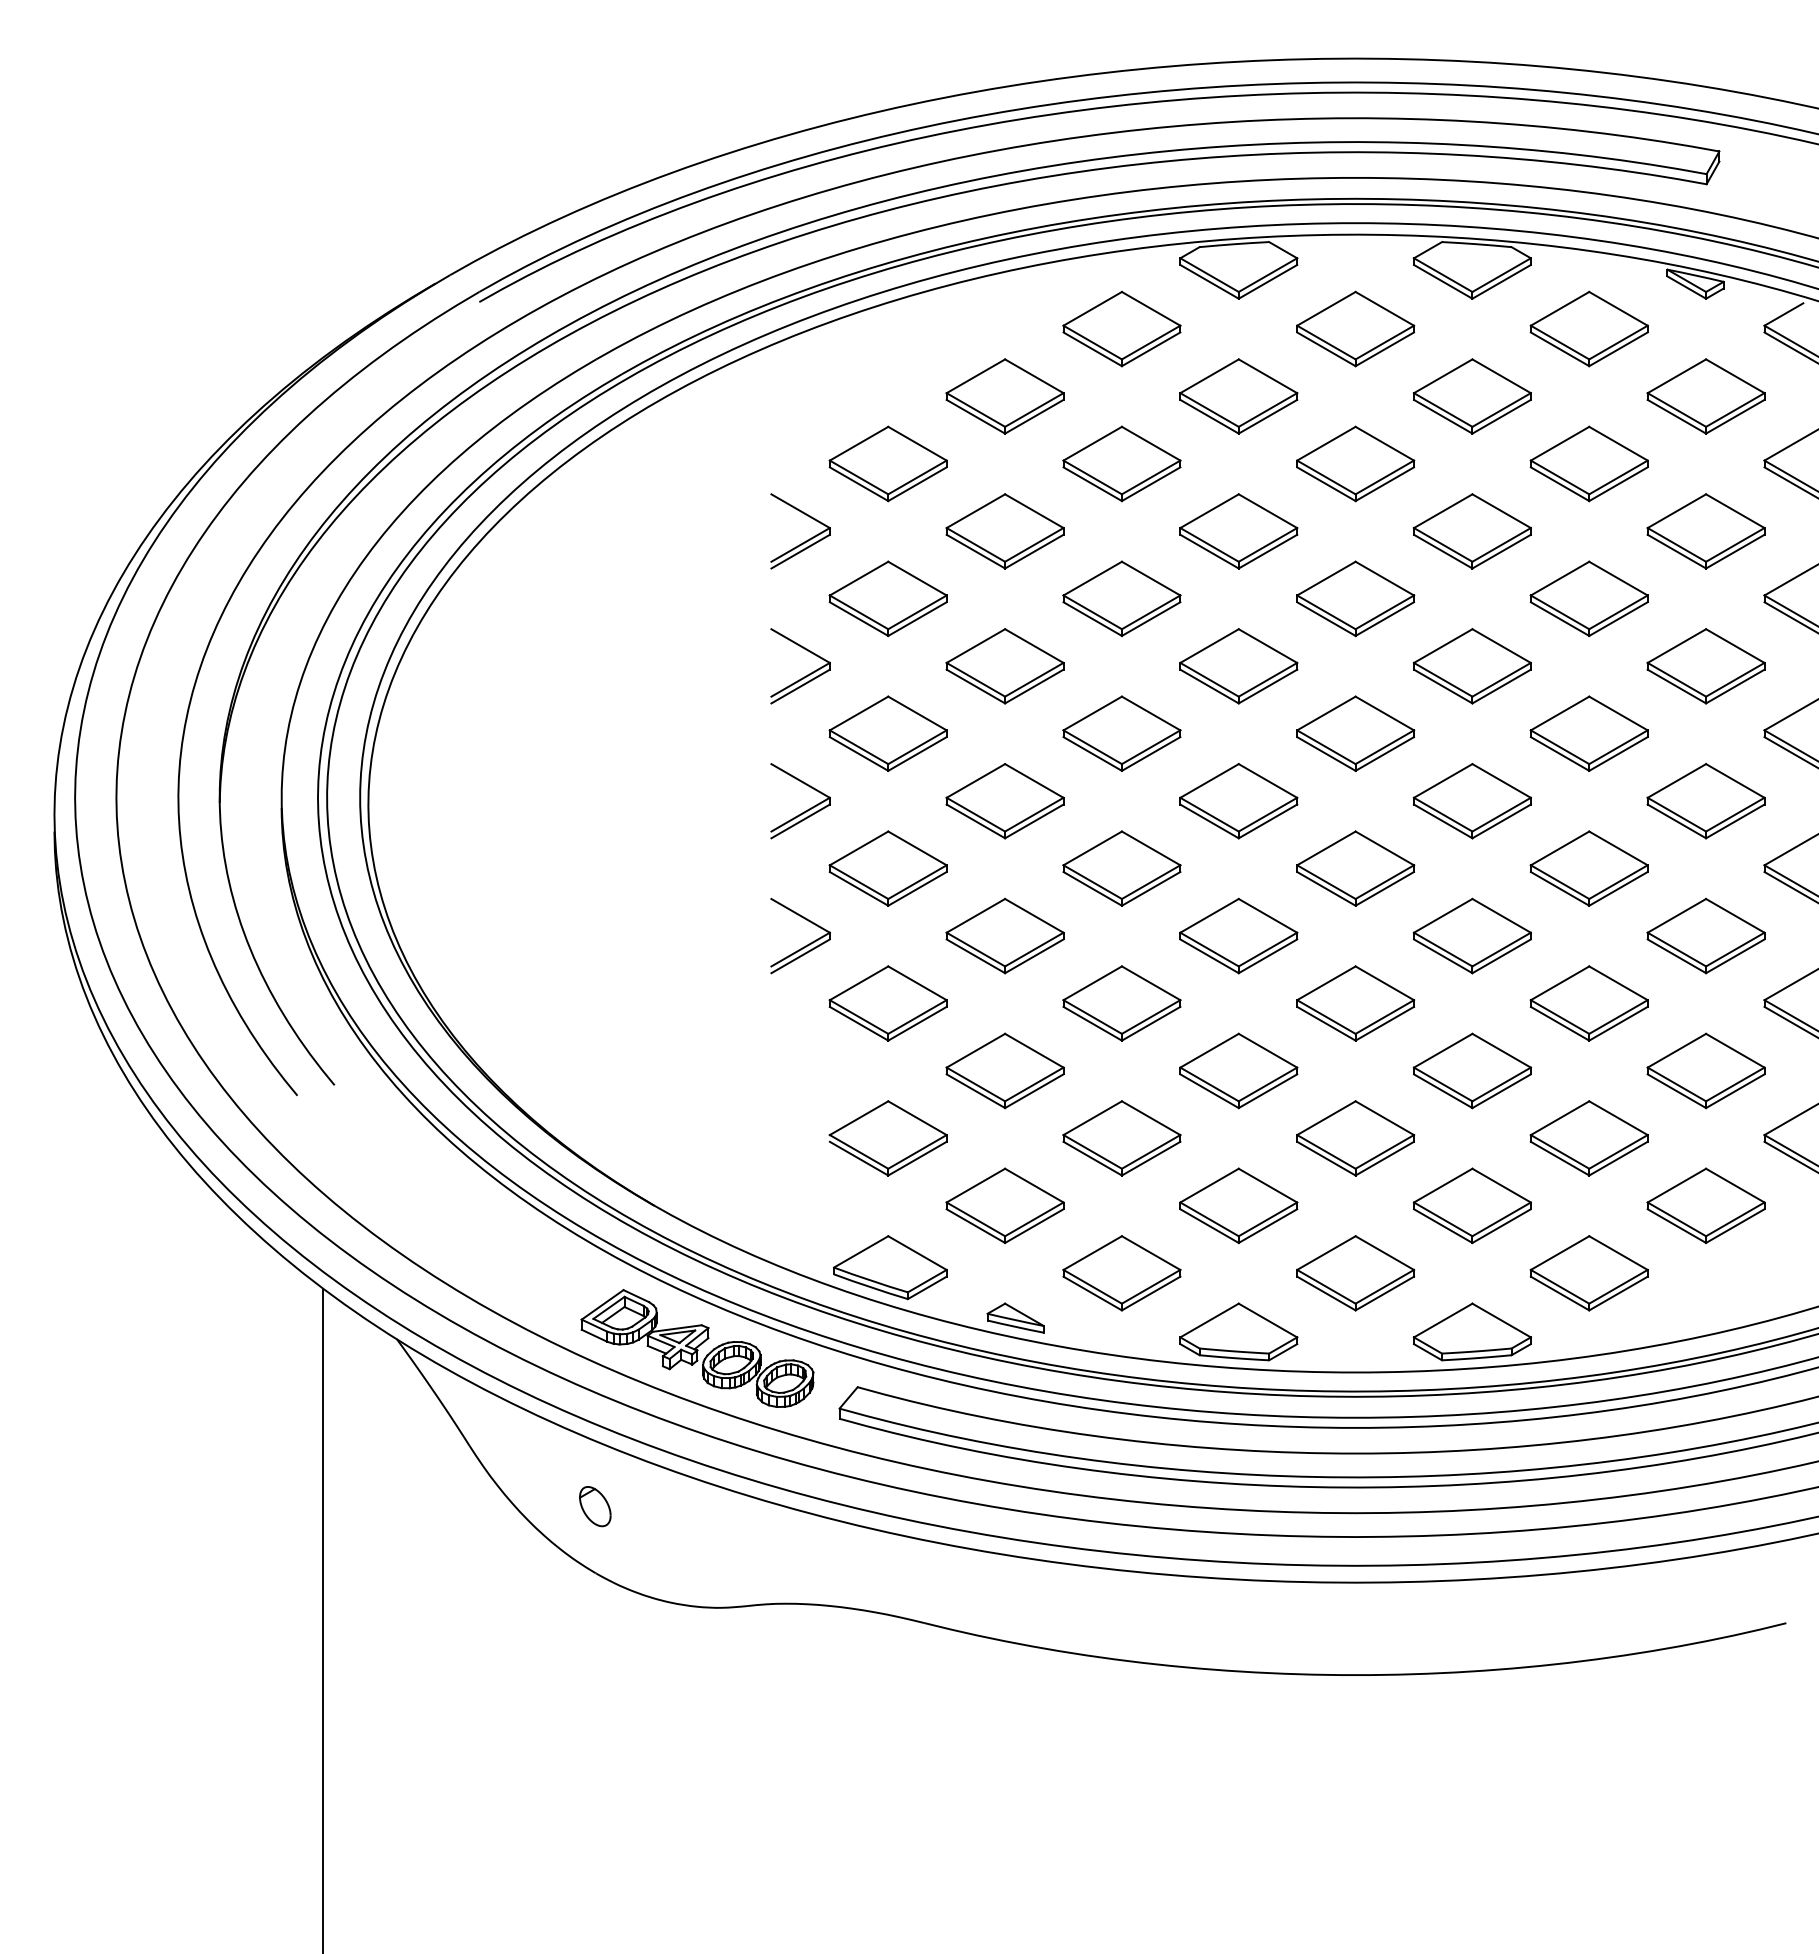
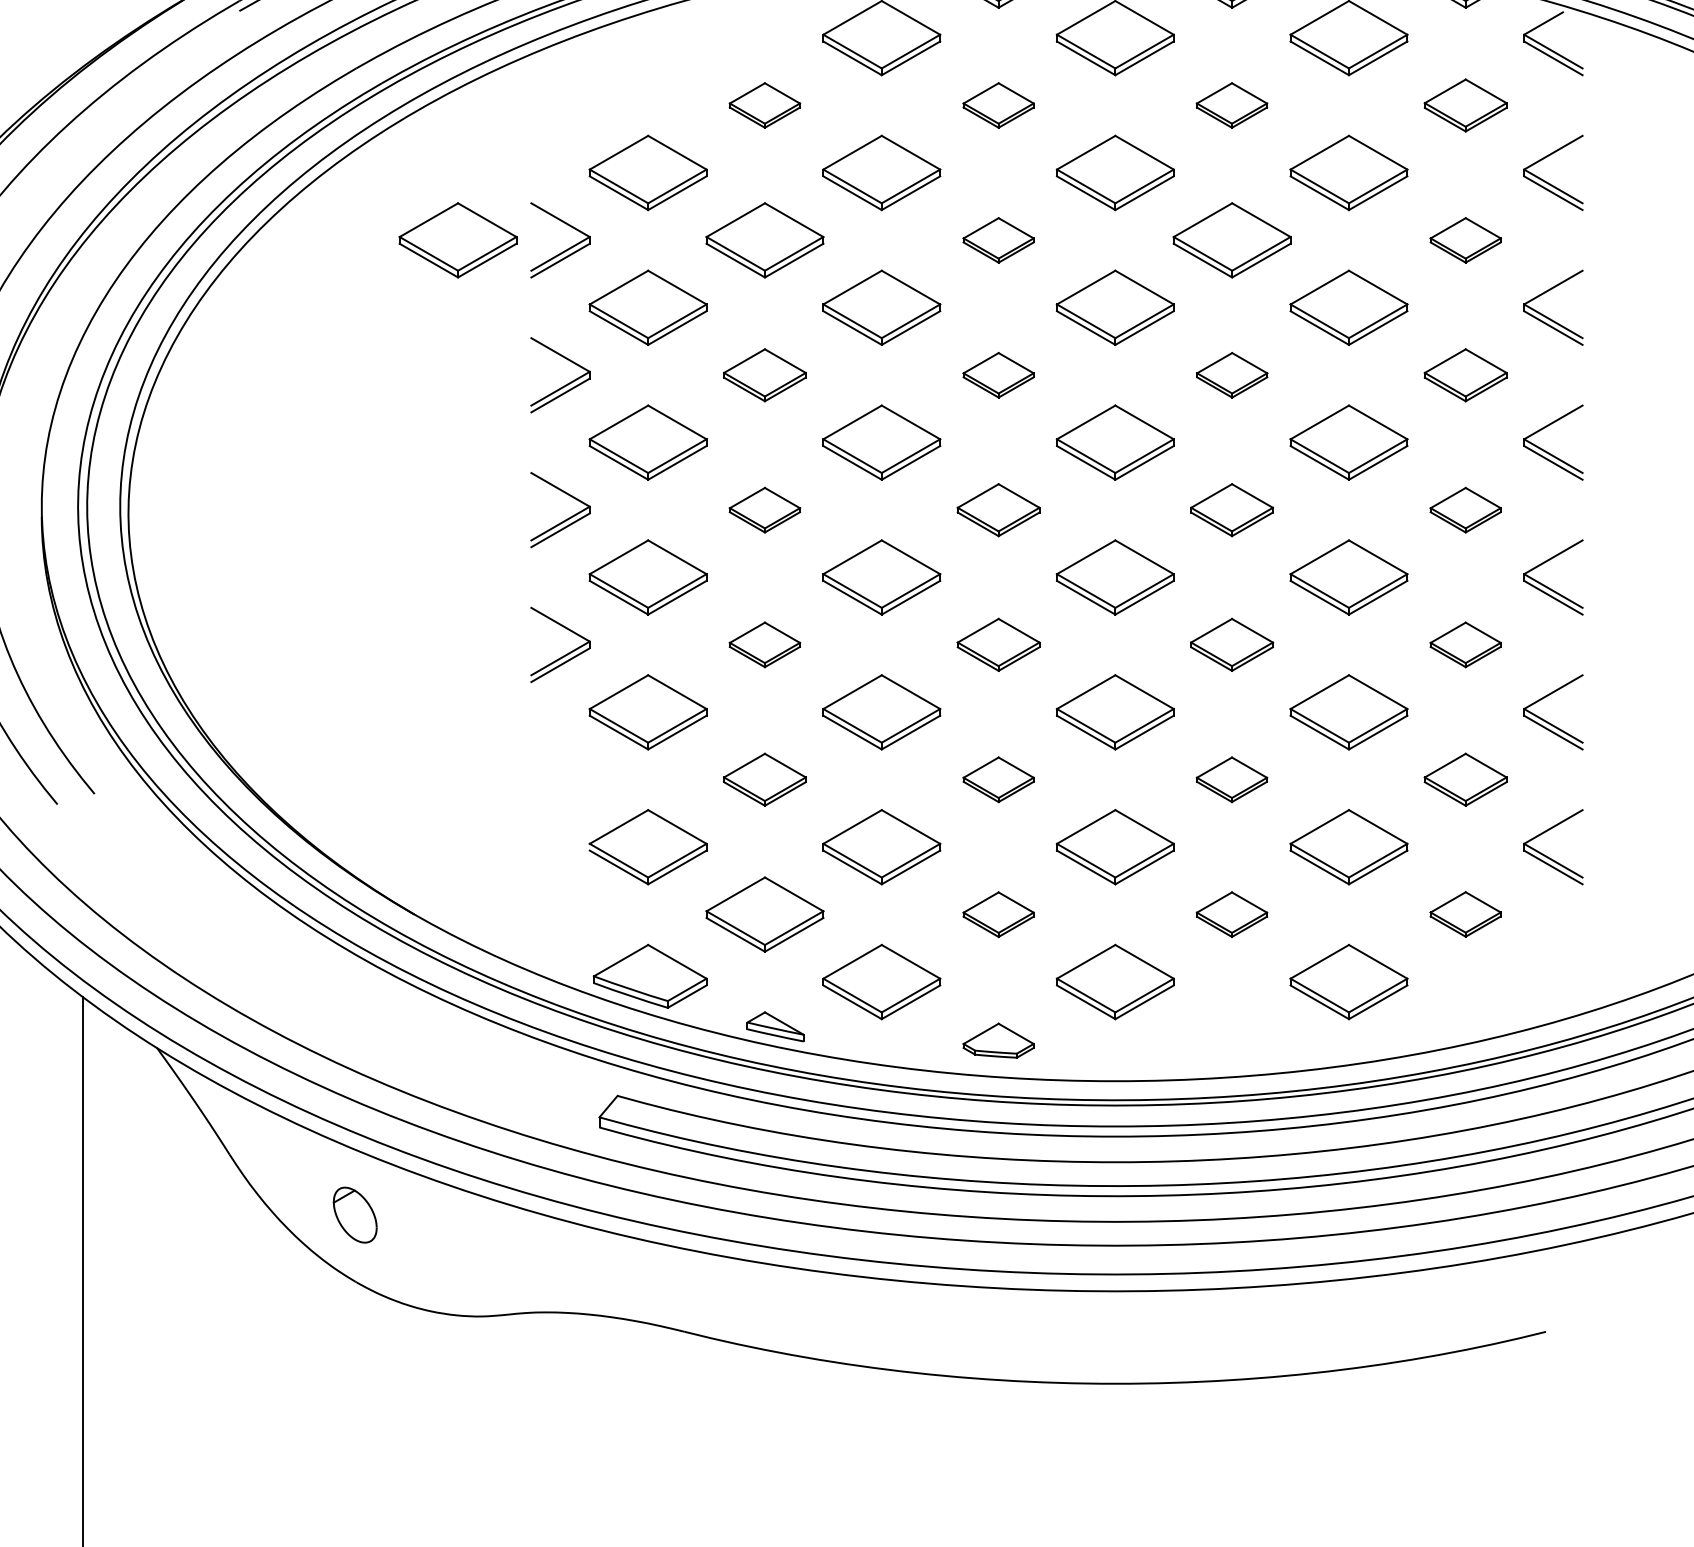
part: (1004, 396) -> (764, 105), size x0.6
part: (1238, 396) -> (998, 105), size x0.6
part: (1471, 396) -> (1231, 105), size x0.6
part: (1705, 396) -> (1465, 105), size x0.7
part: (697, 531) -> (457, 240), added
part: (1238, 531) -> (998, 240), size x0.6
part: (1705, 531) -> (1465, 240), size x0.6
part: (1004, 666) -> (764, 375), size x0.7
part: (1238, 666) -> (998, 375), size x0.6
part: (1472, 666) -> (1232, 375), size x0.6
part: (1705, 666) -> (1465, 375), size x0.7
part: (1004, 801) -> (764, 510), size x0.6
part: (1238, 801) -> (998, 510), size x0.7
part: (1471, 801) -> (1231, 510), size x0.7
part: (1705, 801) -> (1465, 510), size x0.6
part: (1004, 935) -> (764, 644), size x0.6
part: (1238, 935) -> (998, 644), size x0.7
part: (1471, 935) -> (1231, 644), size x0.7
part: (1705, 935) -> (1465, 644), size x0.6
part: (1004, 1070) -> (764, 779), size x0.7
part: (1238, 1070) -> (998, 779), size x0.6
part: (1471, 1070) -> (1231, 779), size x0.6
part: (1705, 1070) -> (1465, 779), size x0.7
part: (1238, 1205) -> (998, 914), size x0.6
part: (1471, 1205) -> (1231, 914), size x0.6
part: (1705, 1205) -> (1465, 914), size x0.6
part: (1238, 1331) -> (998, 1040), size x0.6
part: (1471, 1331) -> (1231, 1040), removed
part: (697, 1348) -> (457, 1057), removed
part: (595, 1506) -> (355, 1215), size x1.4

